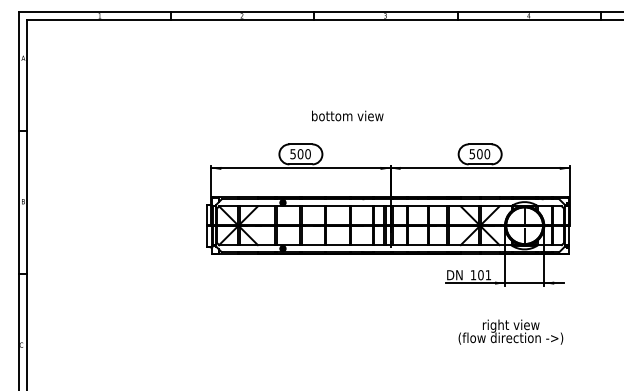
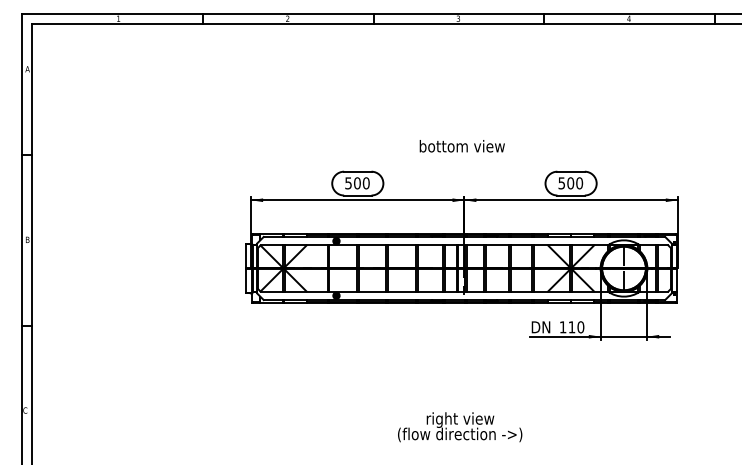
text: (347, 115) -> (462, 145), moved
text: (484, 275) -> (576, 327), 101 -> 110
text: (510, 331) -> (459, 426), moved

